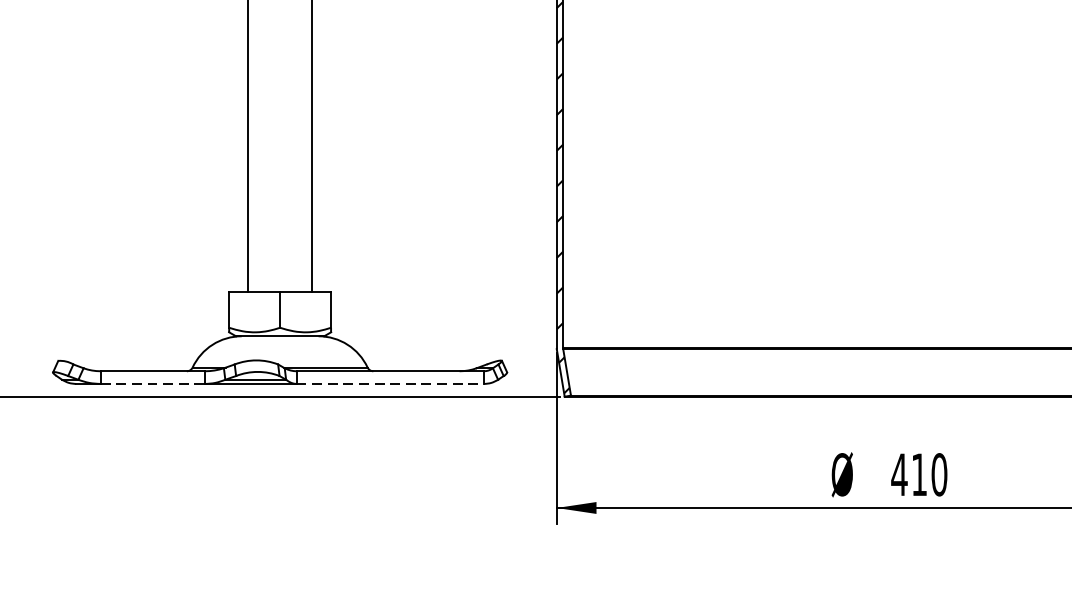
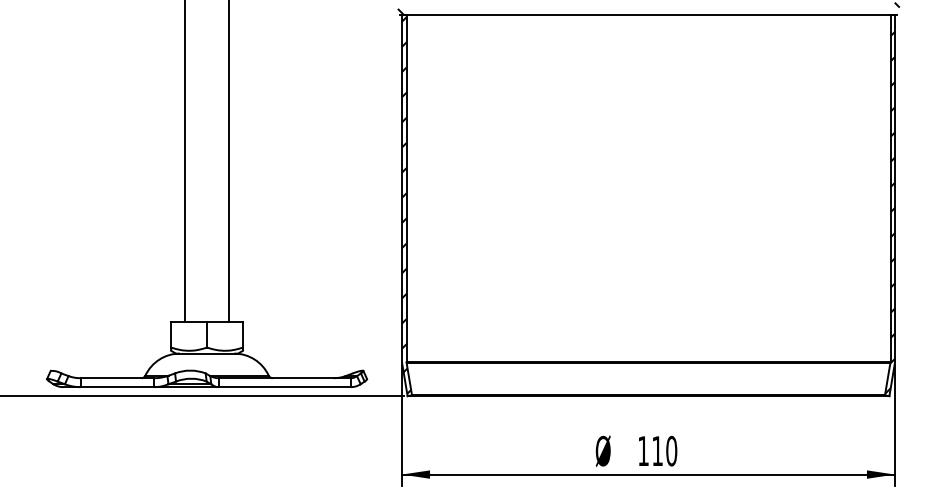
line: (153, 384) -> (117, 387), dashed -> solid
line: (391, 384) -> (285, 387), dashed -> solid
text: (899, 473) -> (643, 450), 410 -> 110

